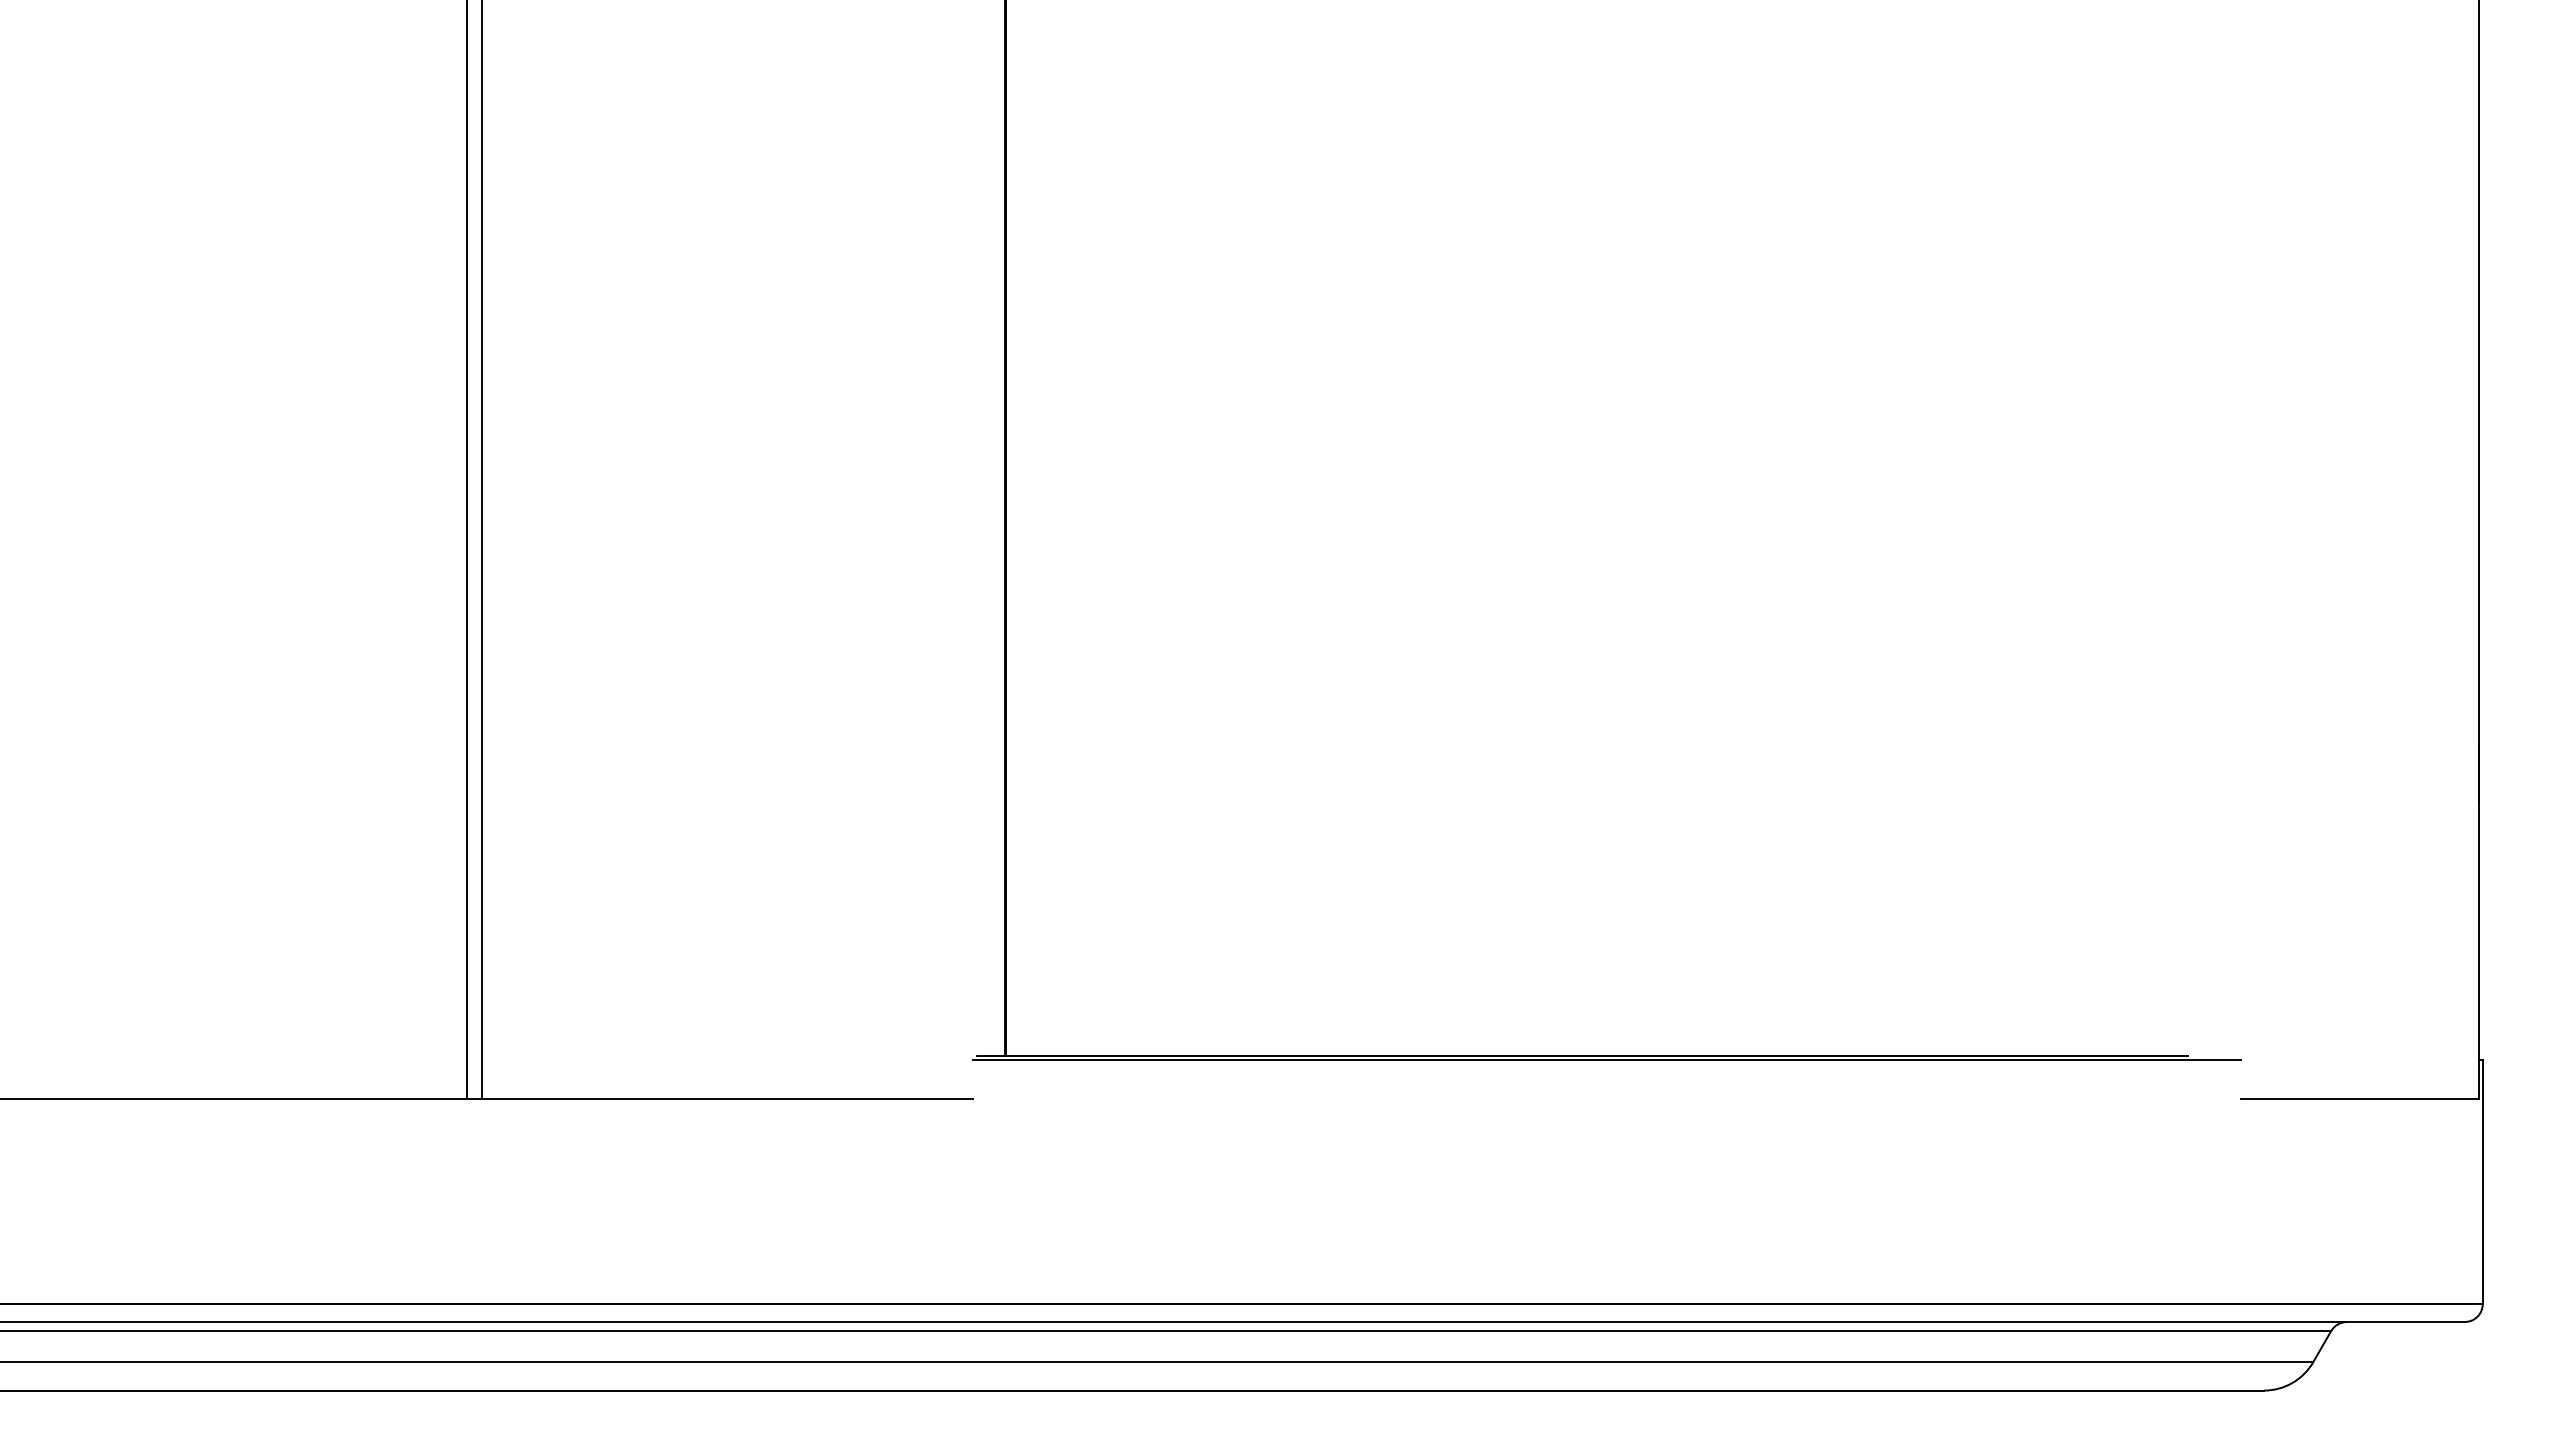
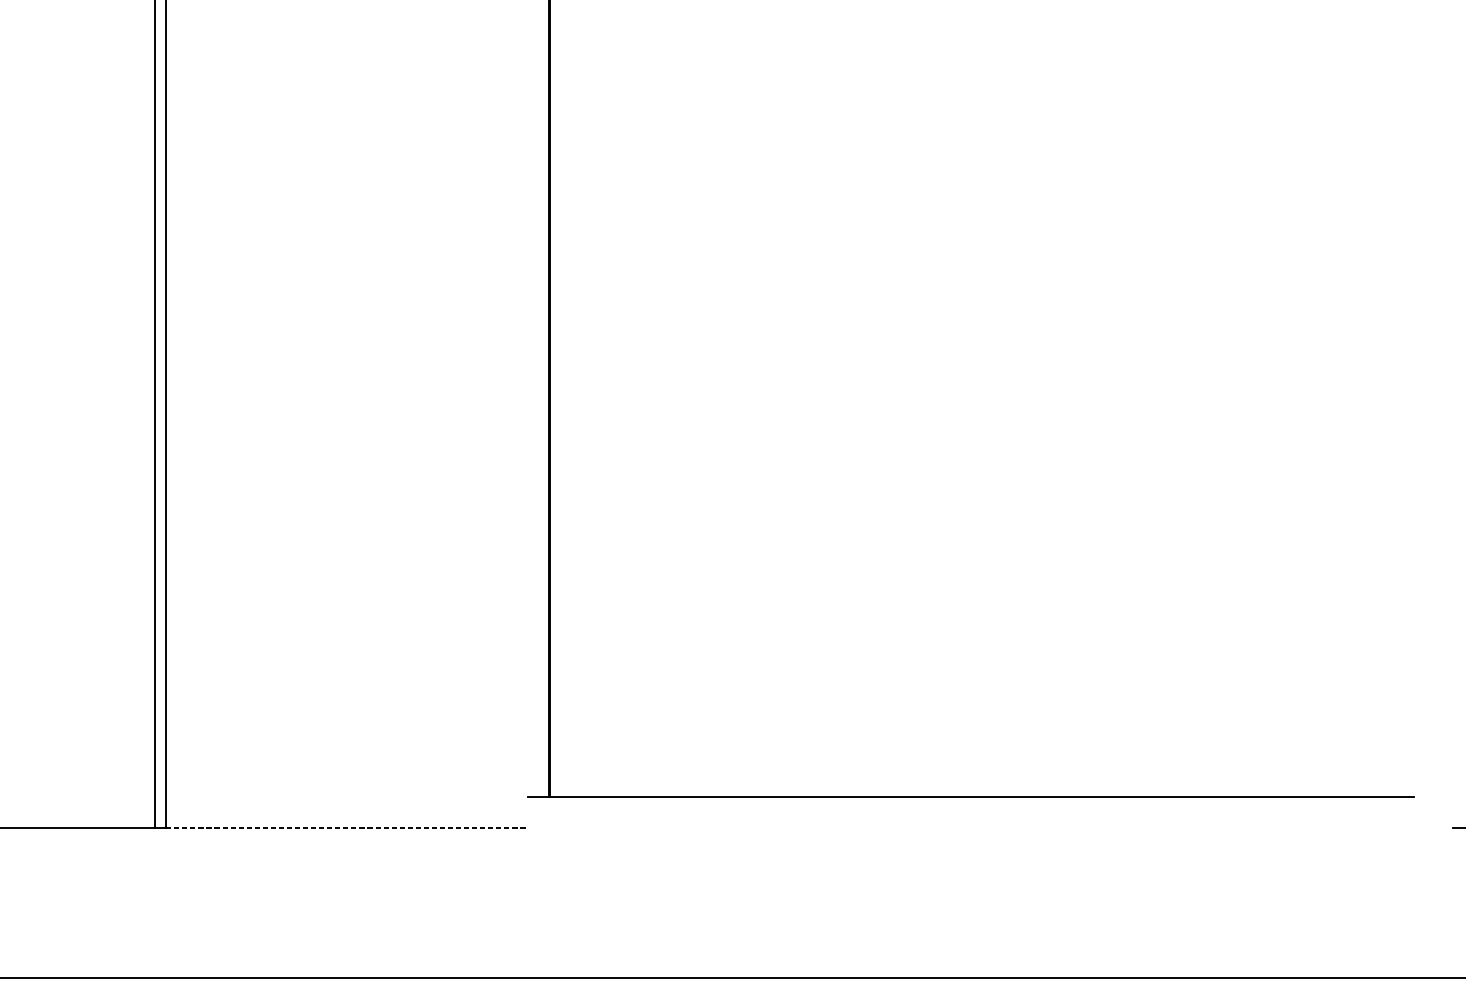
line: (1606, 1060) -> (989, 800), removed
line: (727, 1098) -> (345, 827), solid -> dashed

